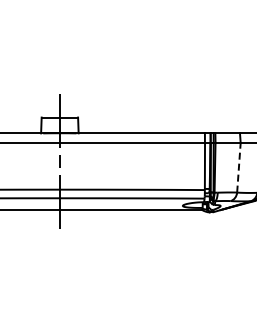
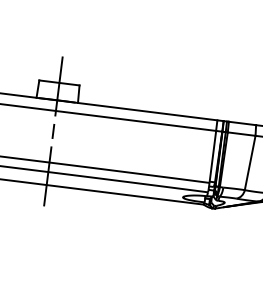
line: (238, 167) -> (249, 162), dashed -> solid

